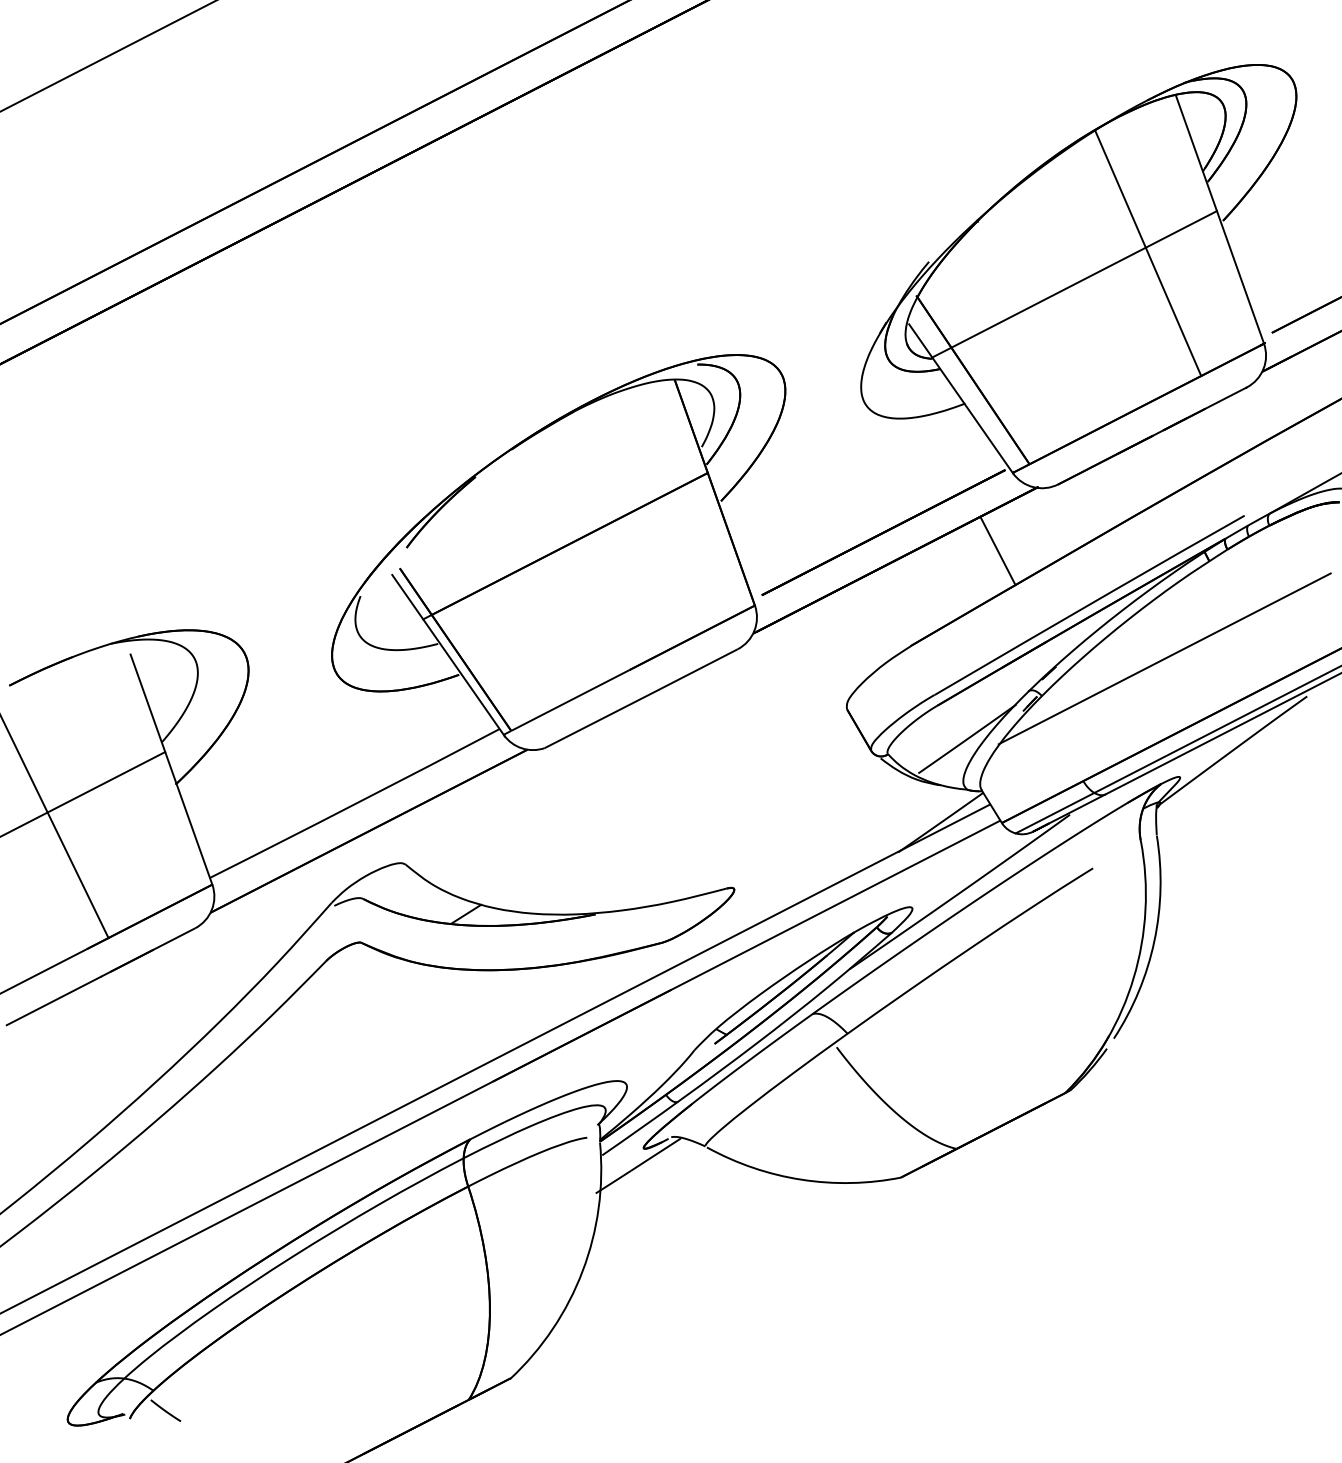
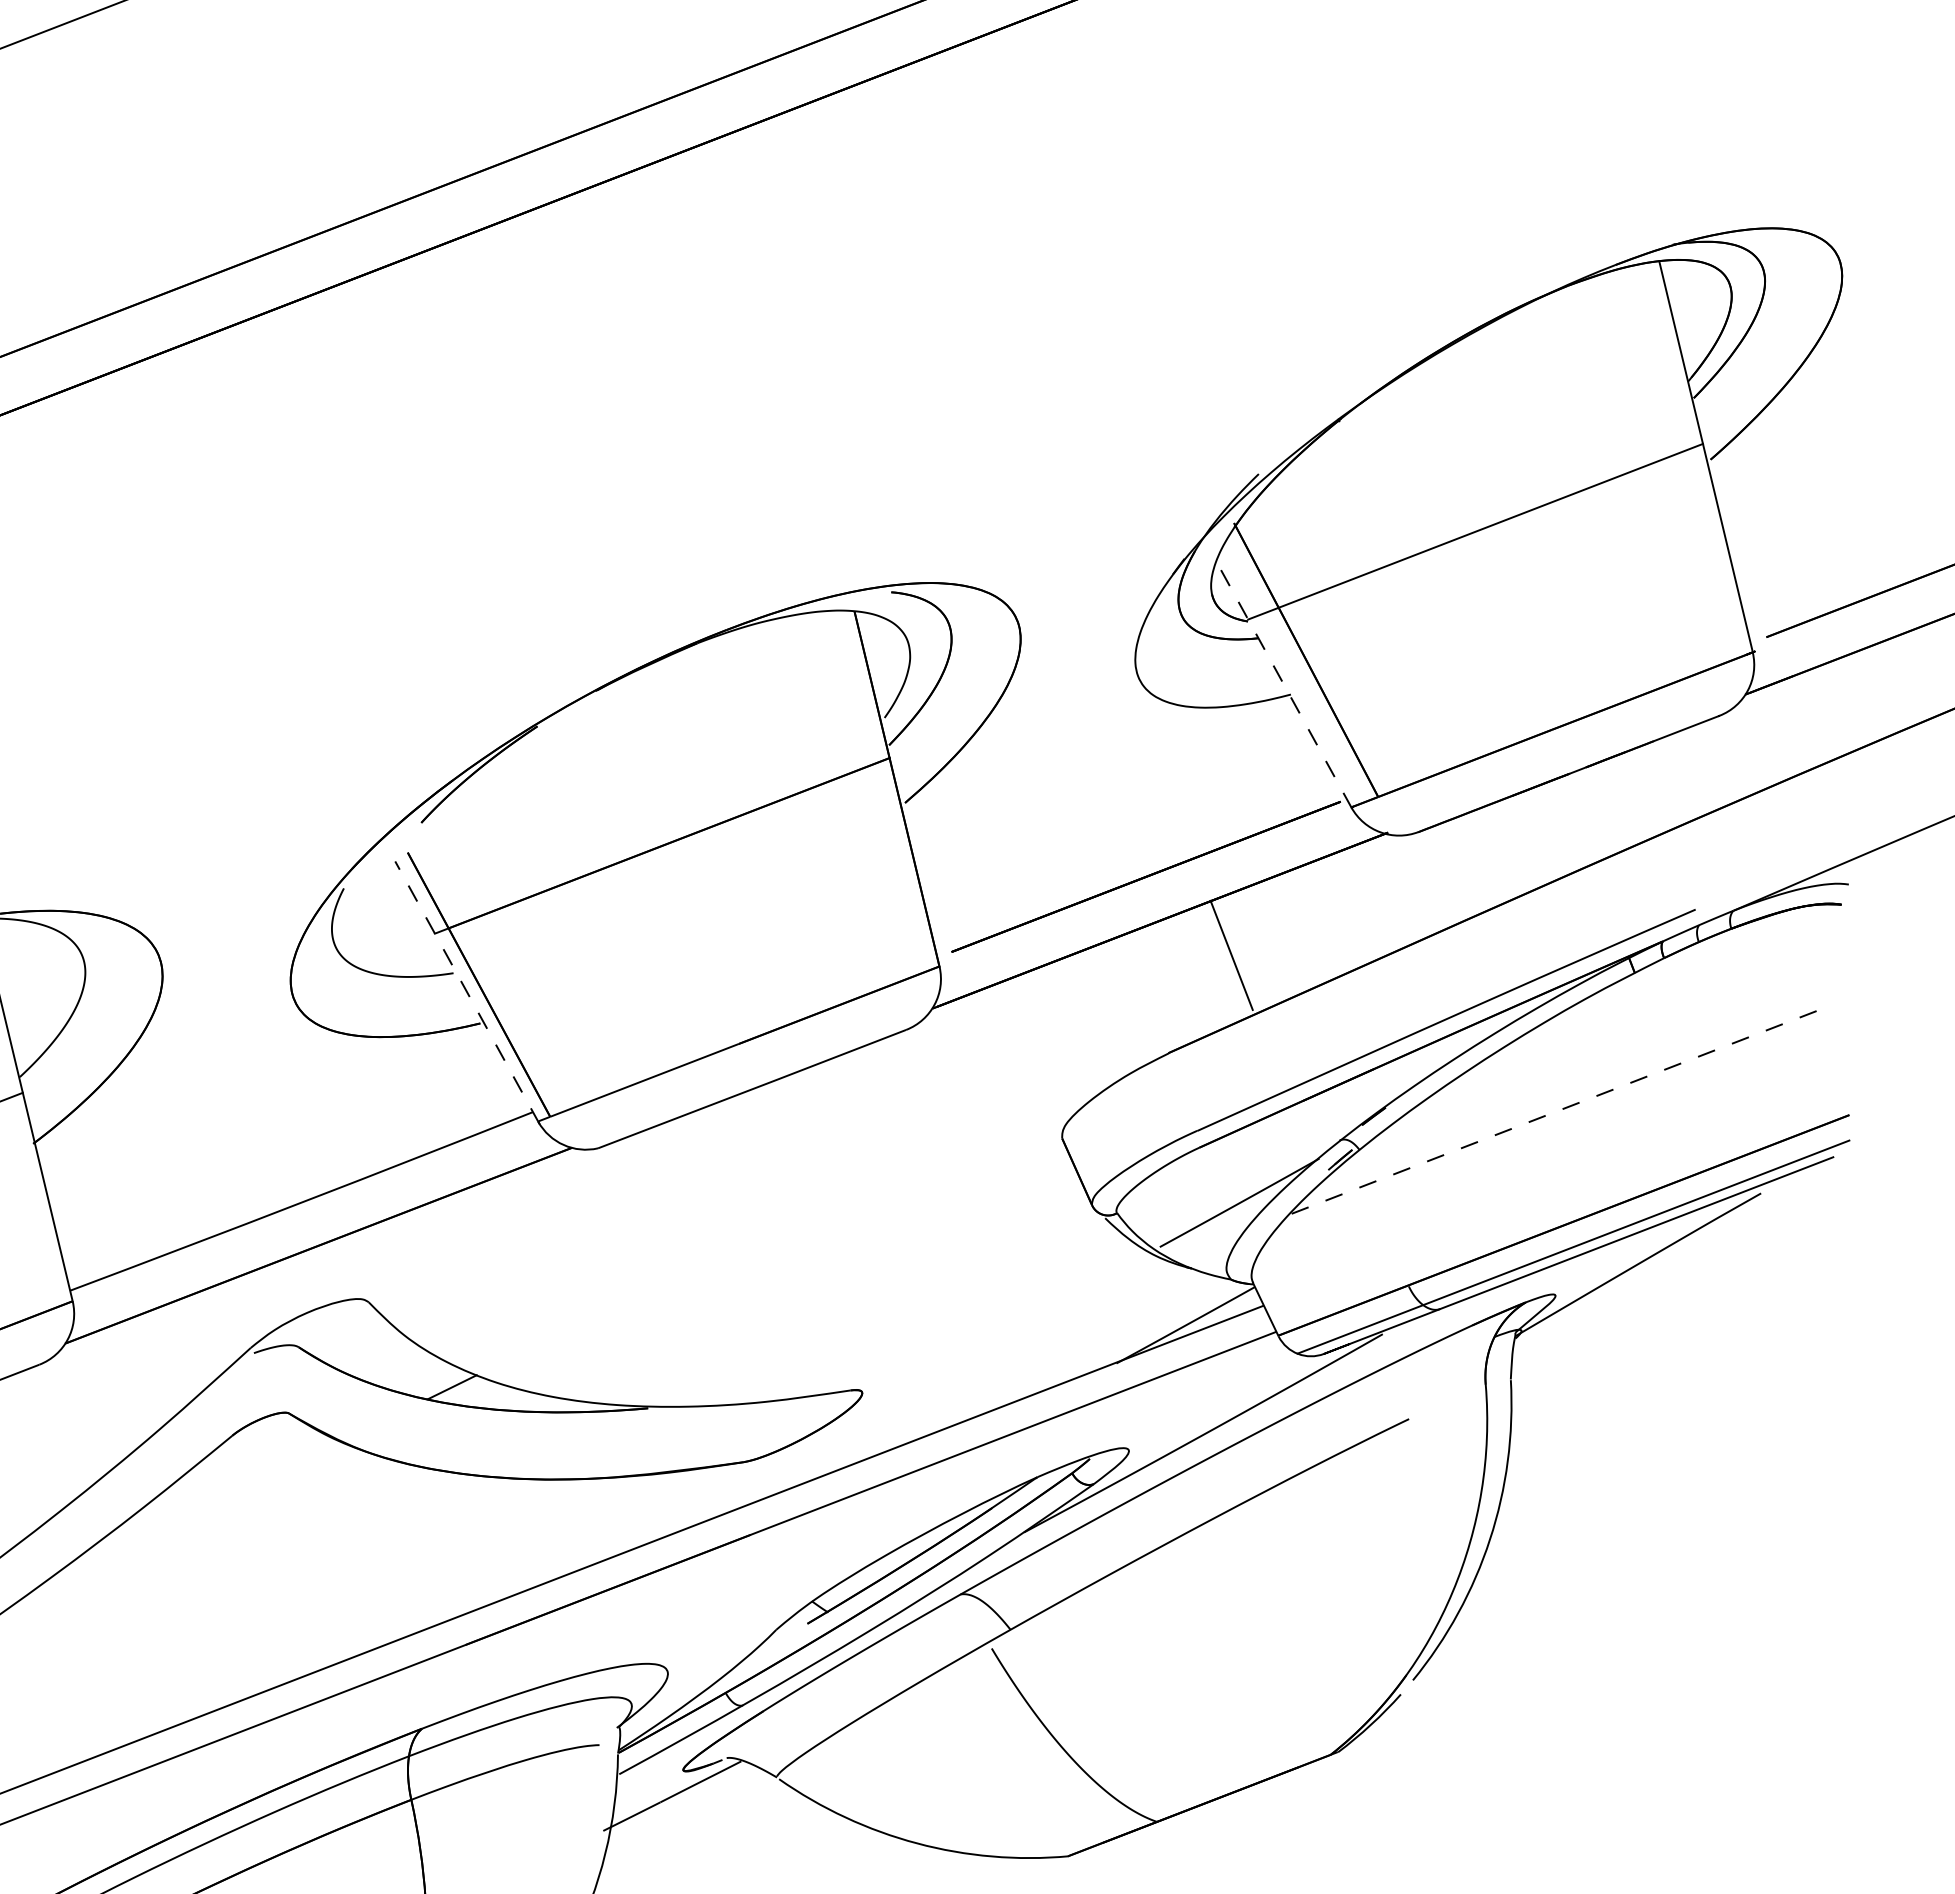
line: (1148, 253) -> (1592, 497), removed
line: (960, 398) -> (1284, 686), solid -> dashed
line: (997, 550) -> (1231, 954), moved
line: (448, 655) -> (467, 992), solid -> dashed
line: (1164, 658) -> (1551, 1112), solid -> dashed

